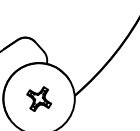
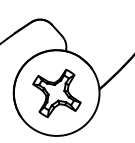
part: (38, 98) -> (55, 92), size x1.67

